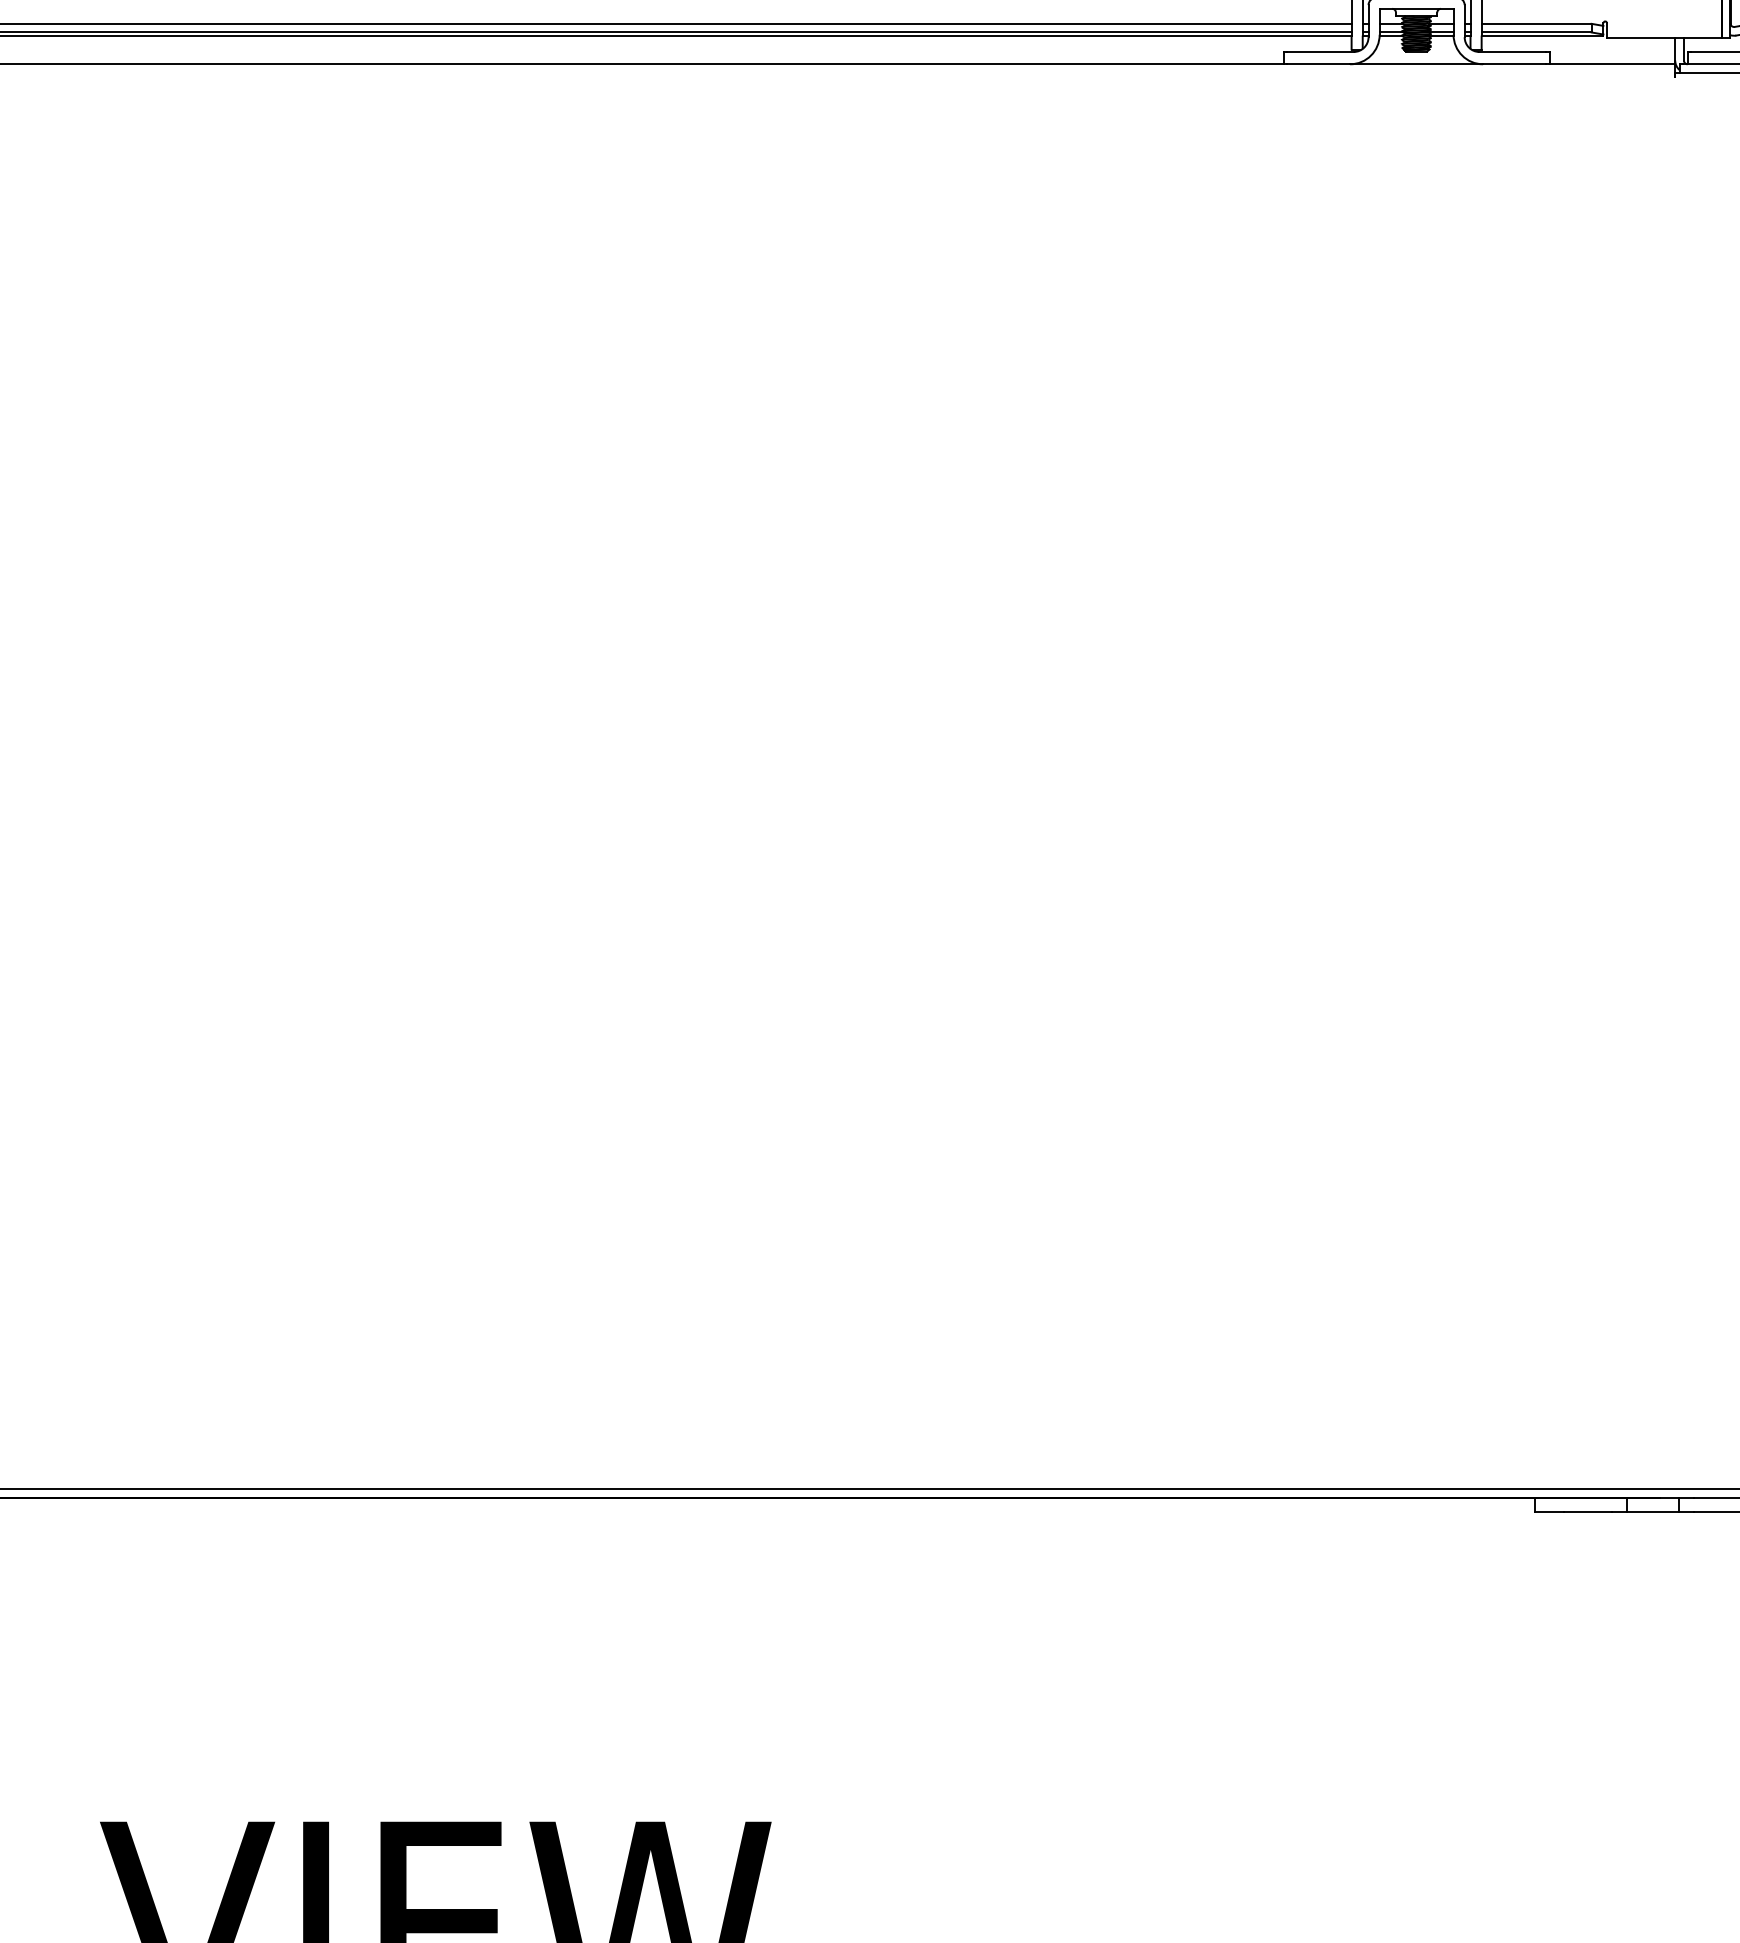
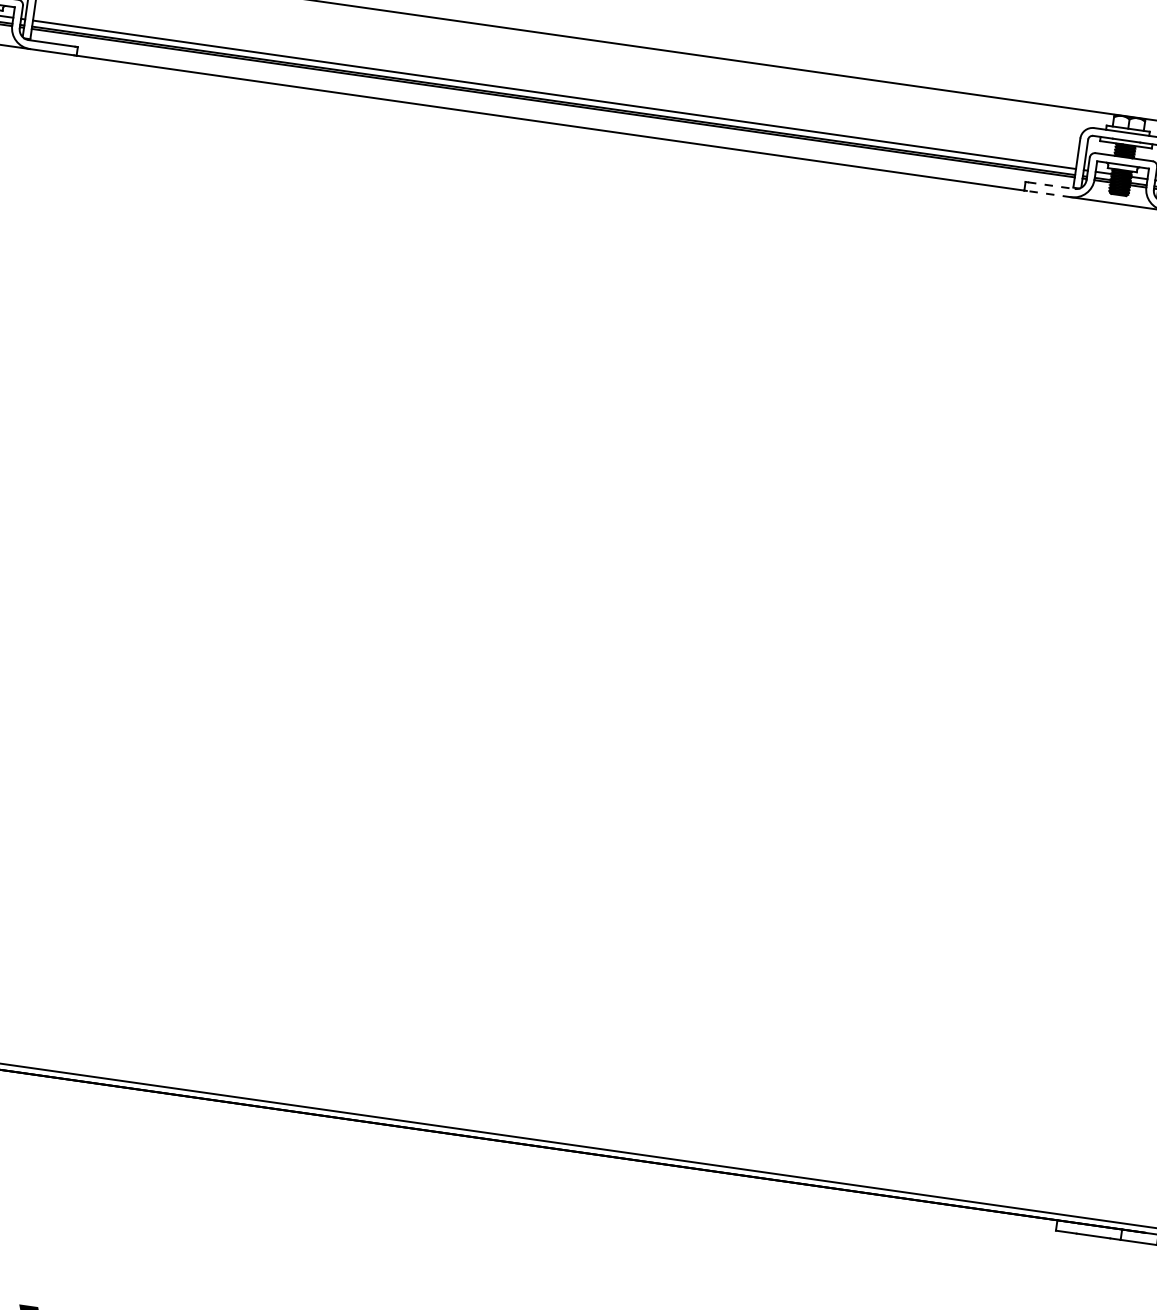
line: (1320, 51) -> (1051, 185), solid -> dashed
line: (1318, 64) -> (1048, 194), solid -> dashed

